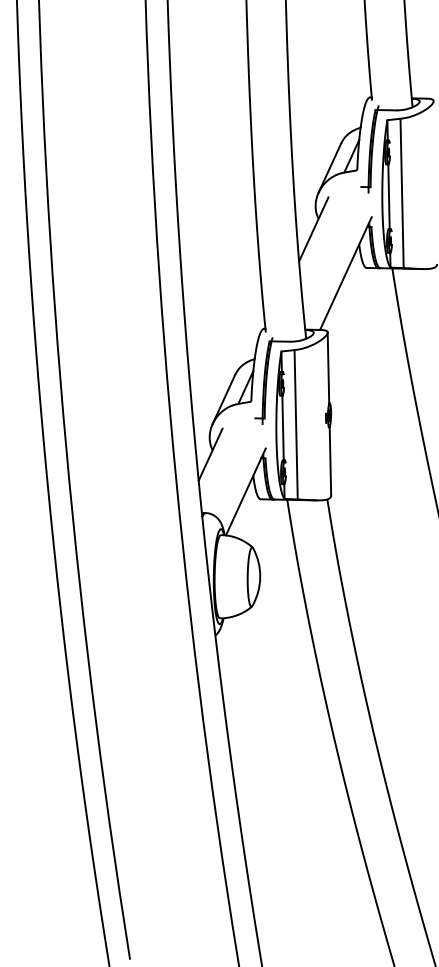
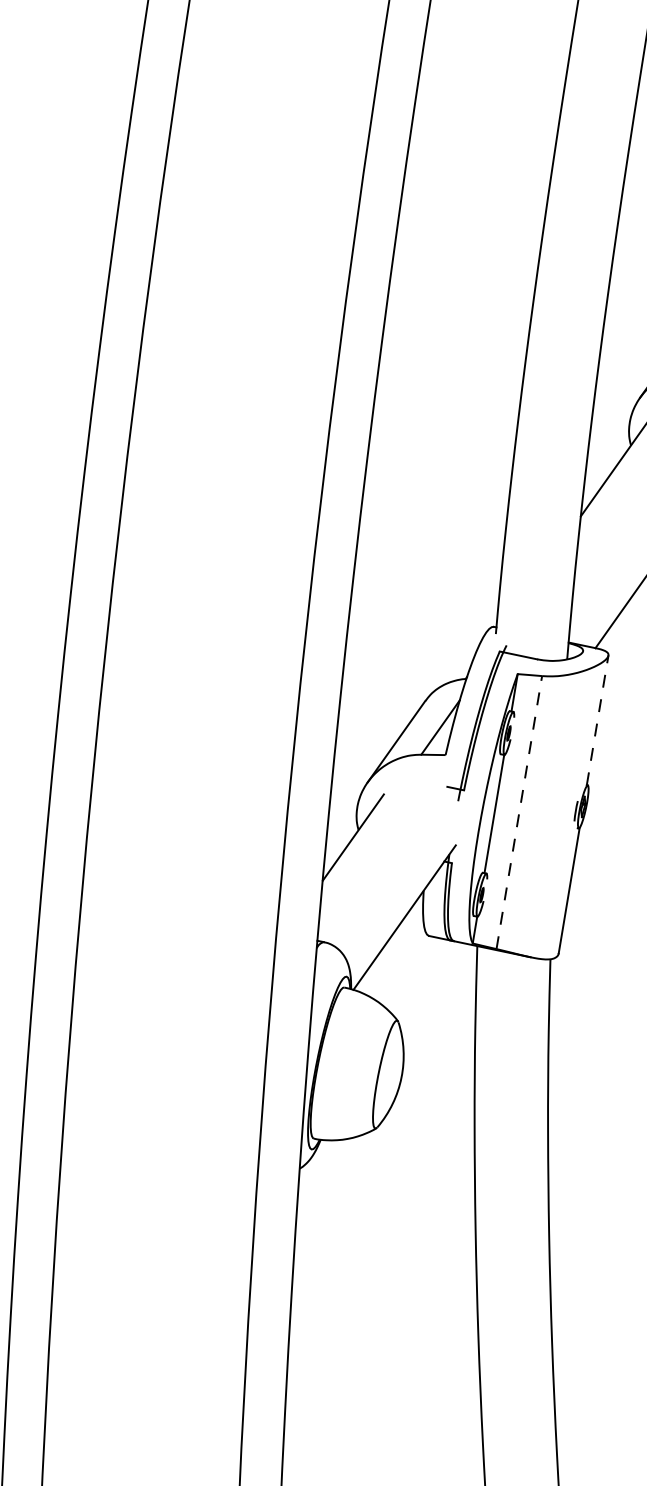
line: (328, 367) -> (597, 719), solid -> dashed
line: (296, 424) -> (520, 812), solid -> dashed

